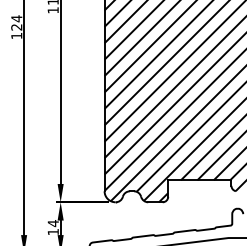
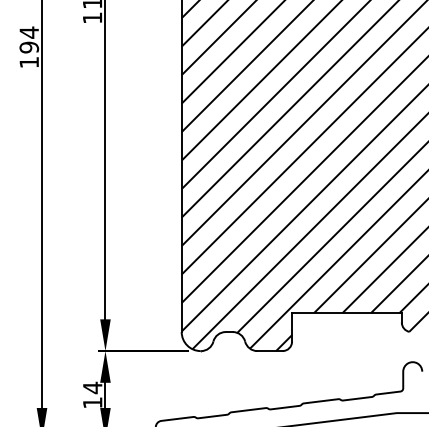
text: (16, 27) -> (28, 47), 124 -> 194

